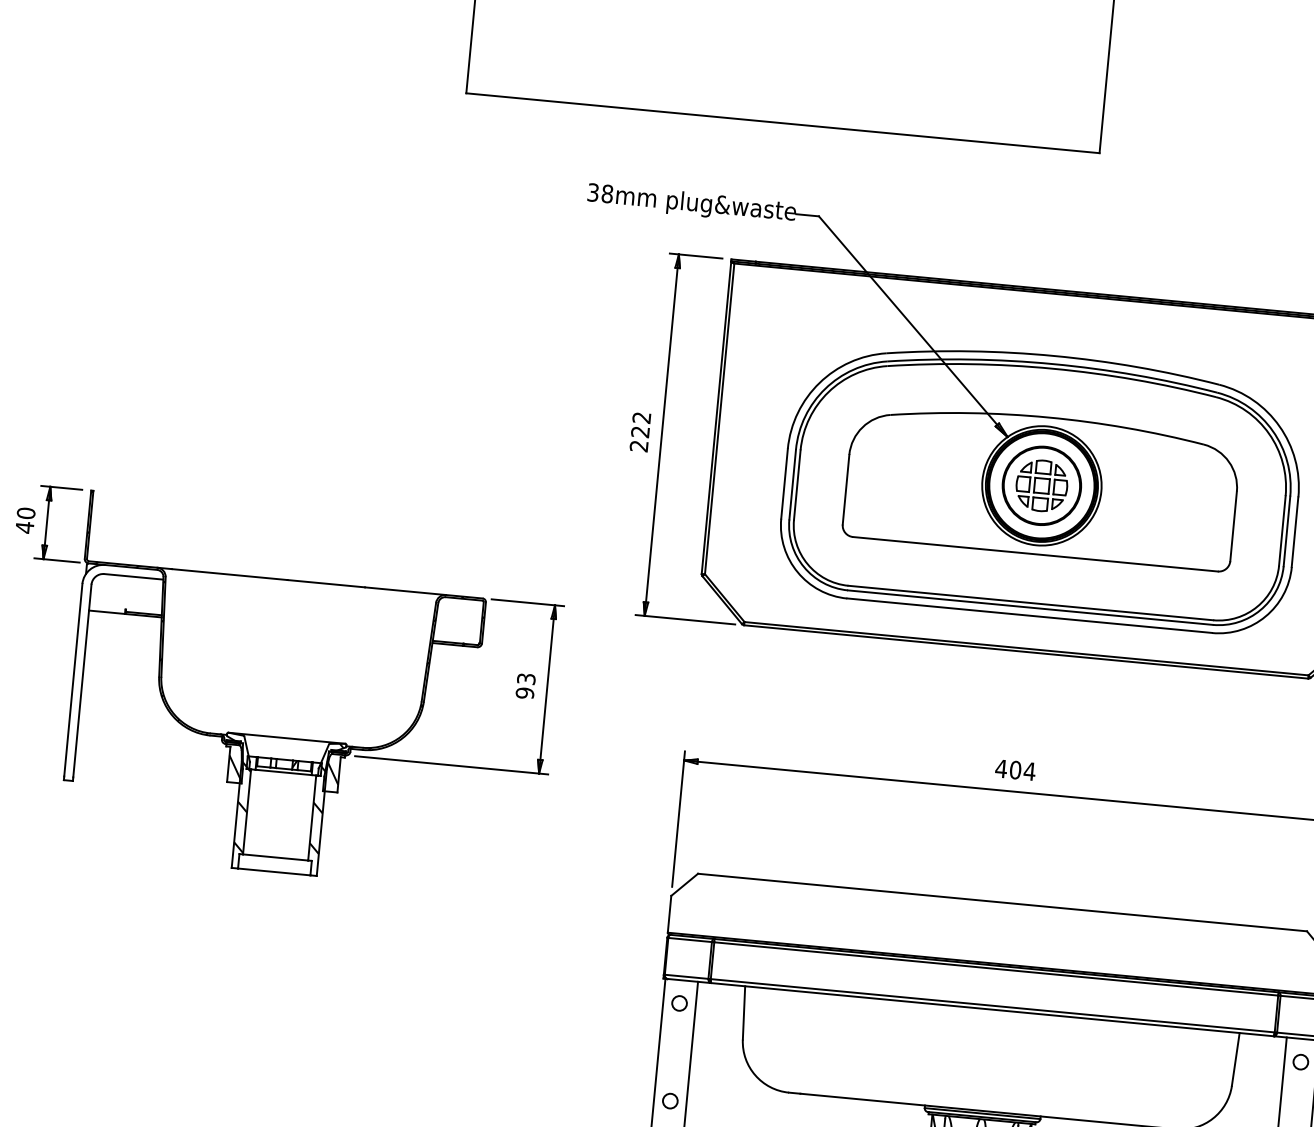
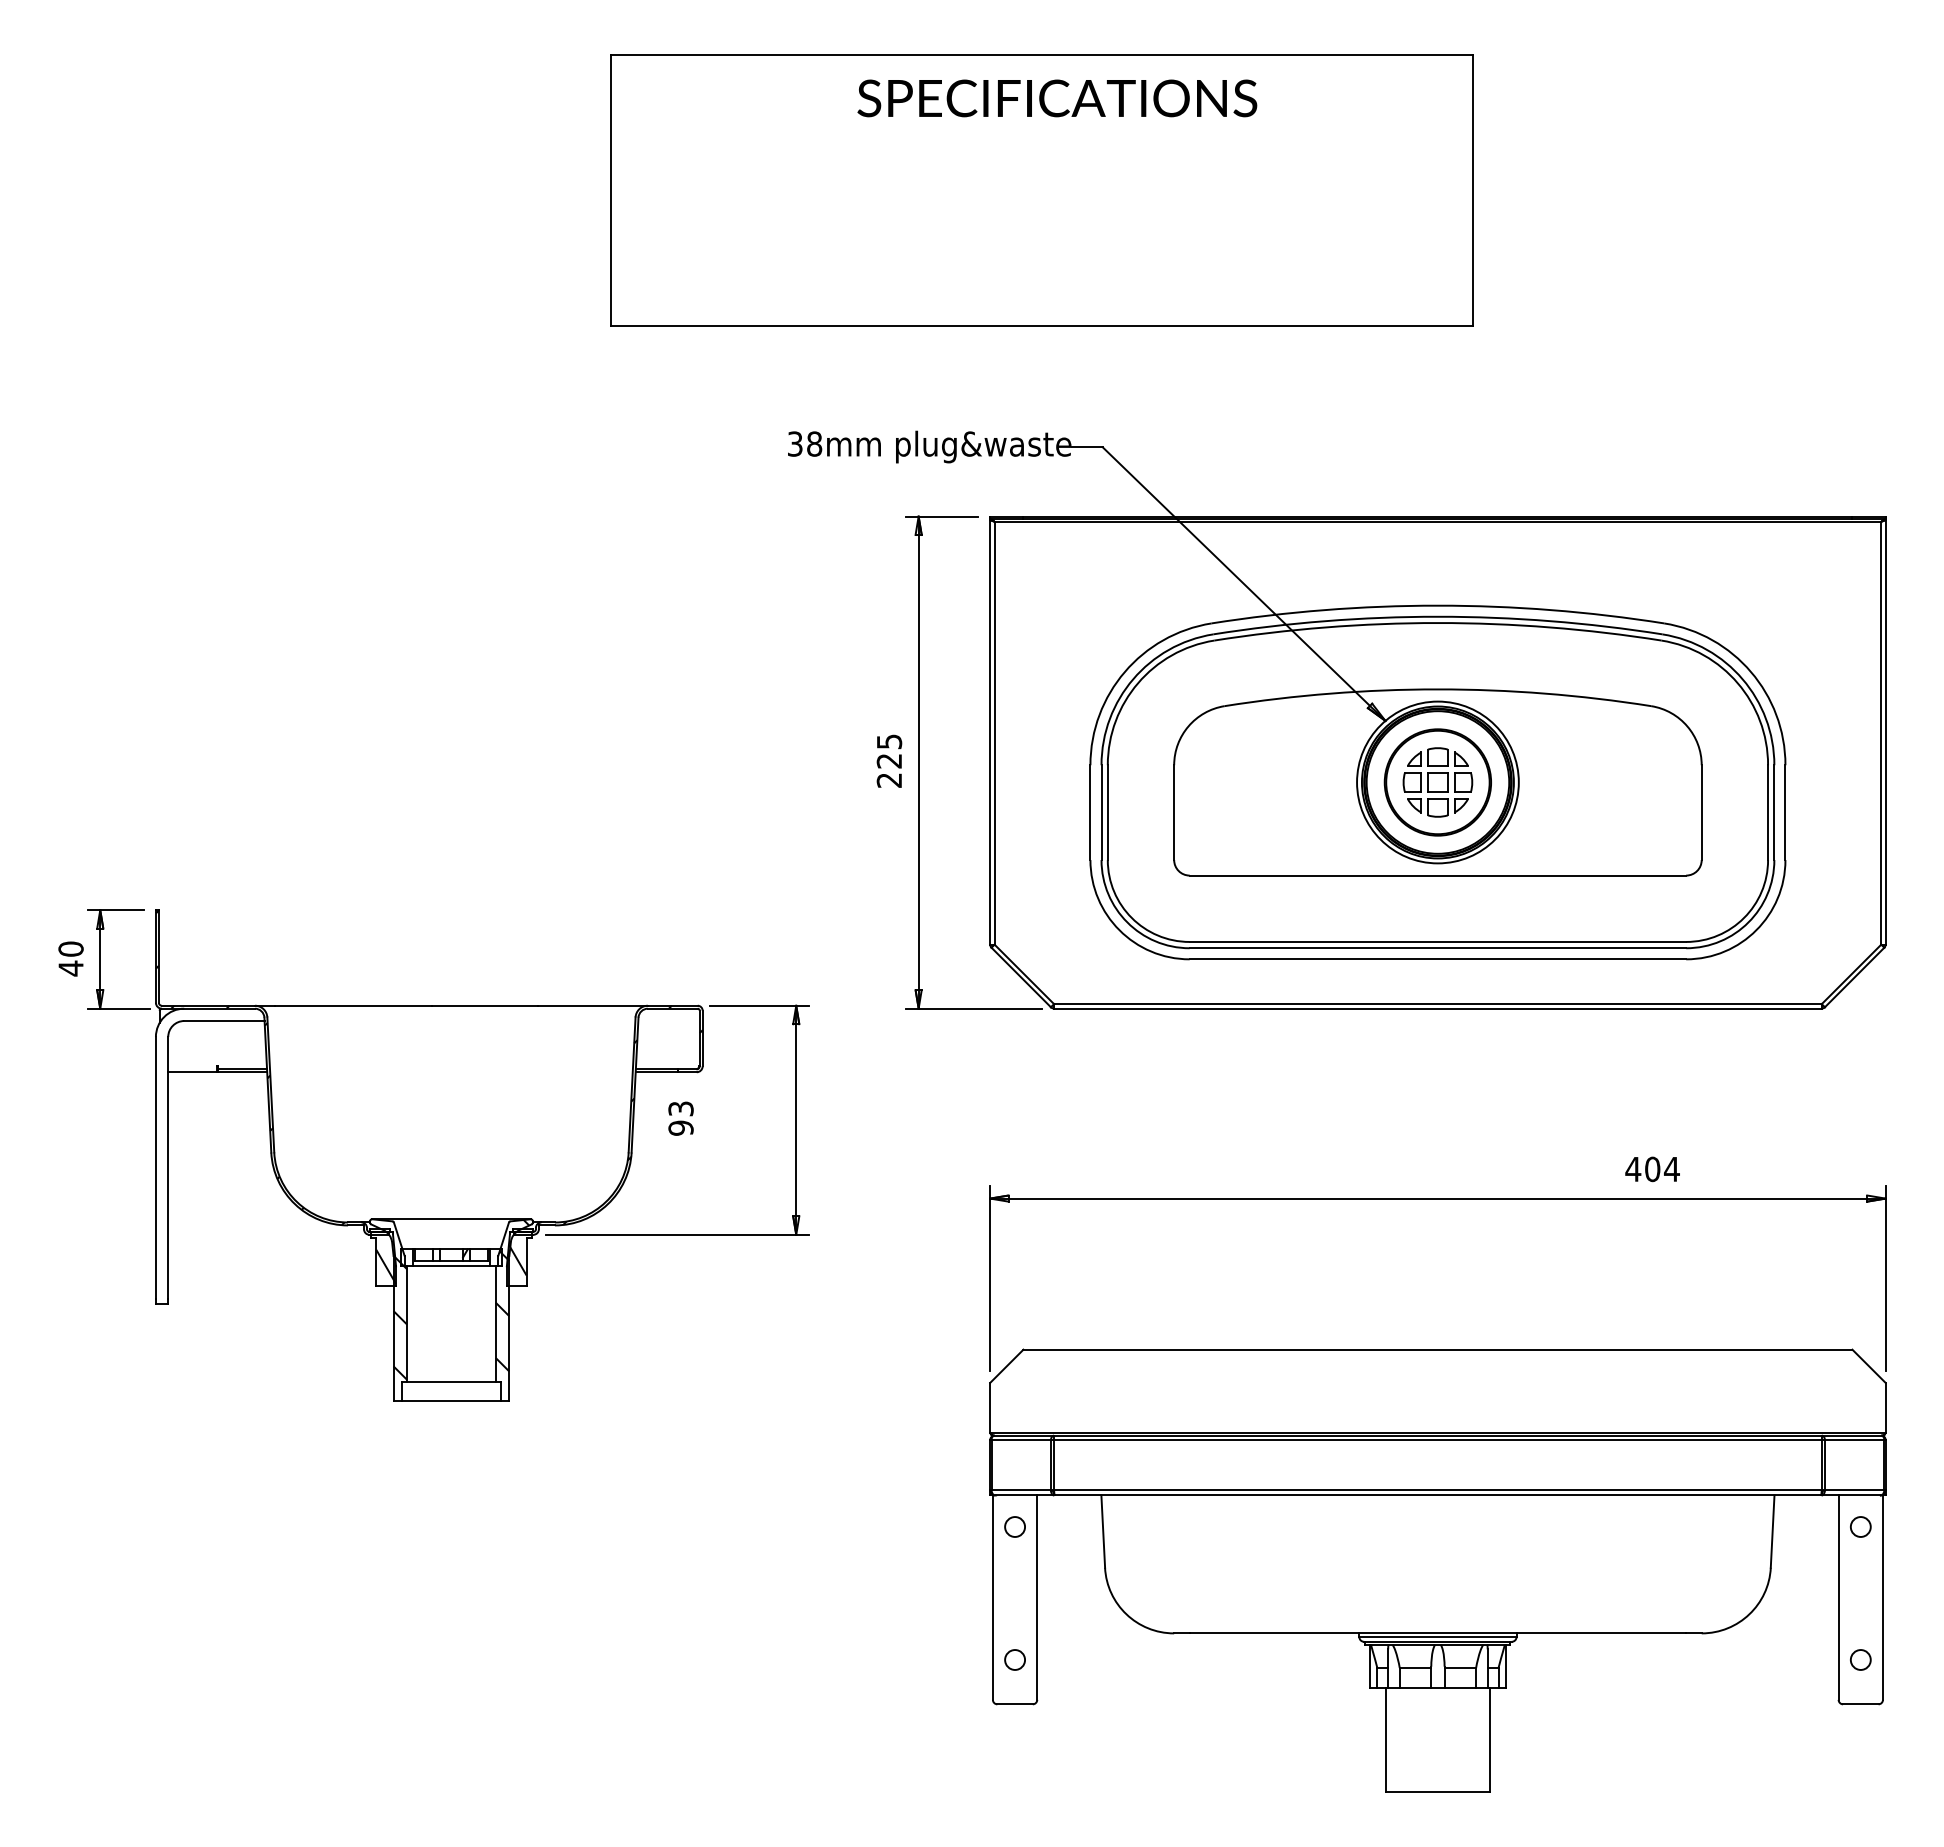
text: (641, 417) -> (889, 741), 222 -> 225
text: (525, 686) -> (680, 1118), moved
text: (1015, 770) -> (1652, 1169), moved

